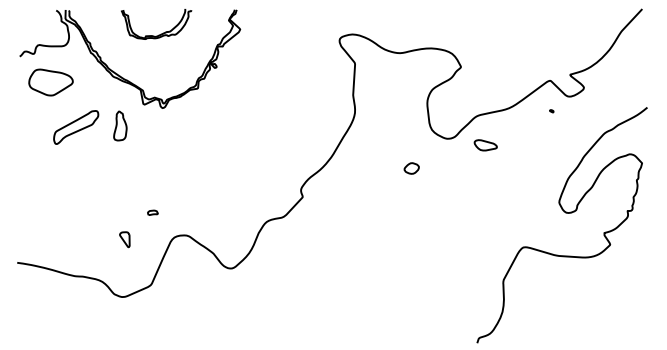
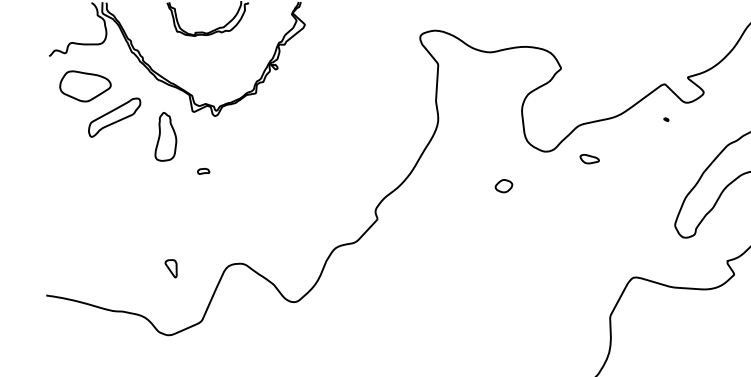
part: (120, 125) -> (166, 136), size x1.43
part: (76, 127) -> (115, 117), moved
part: (485, 144) -> (589, 158), size x0.71
part: (152, 212) -> (203, 171), moved

